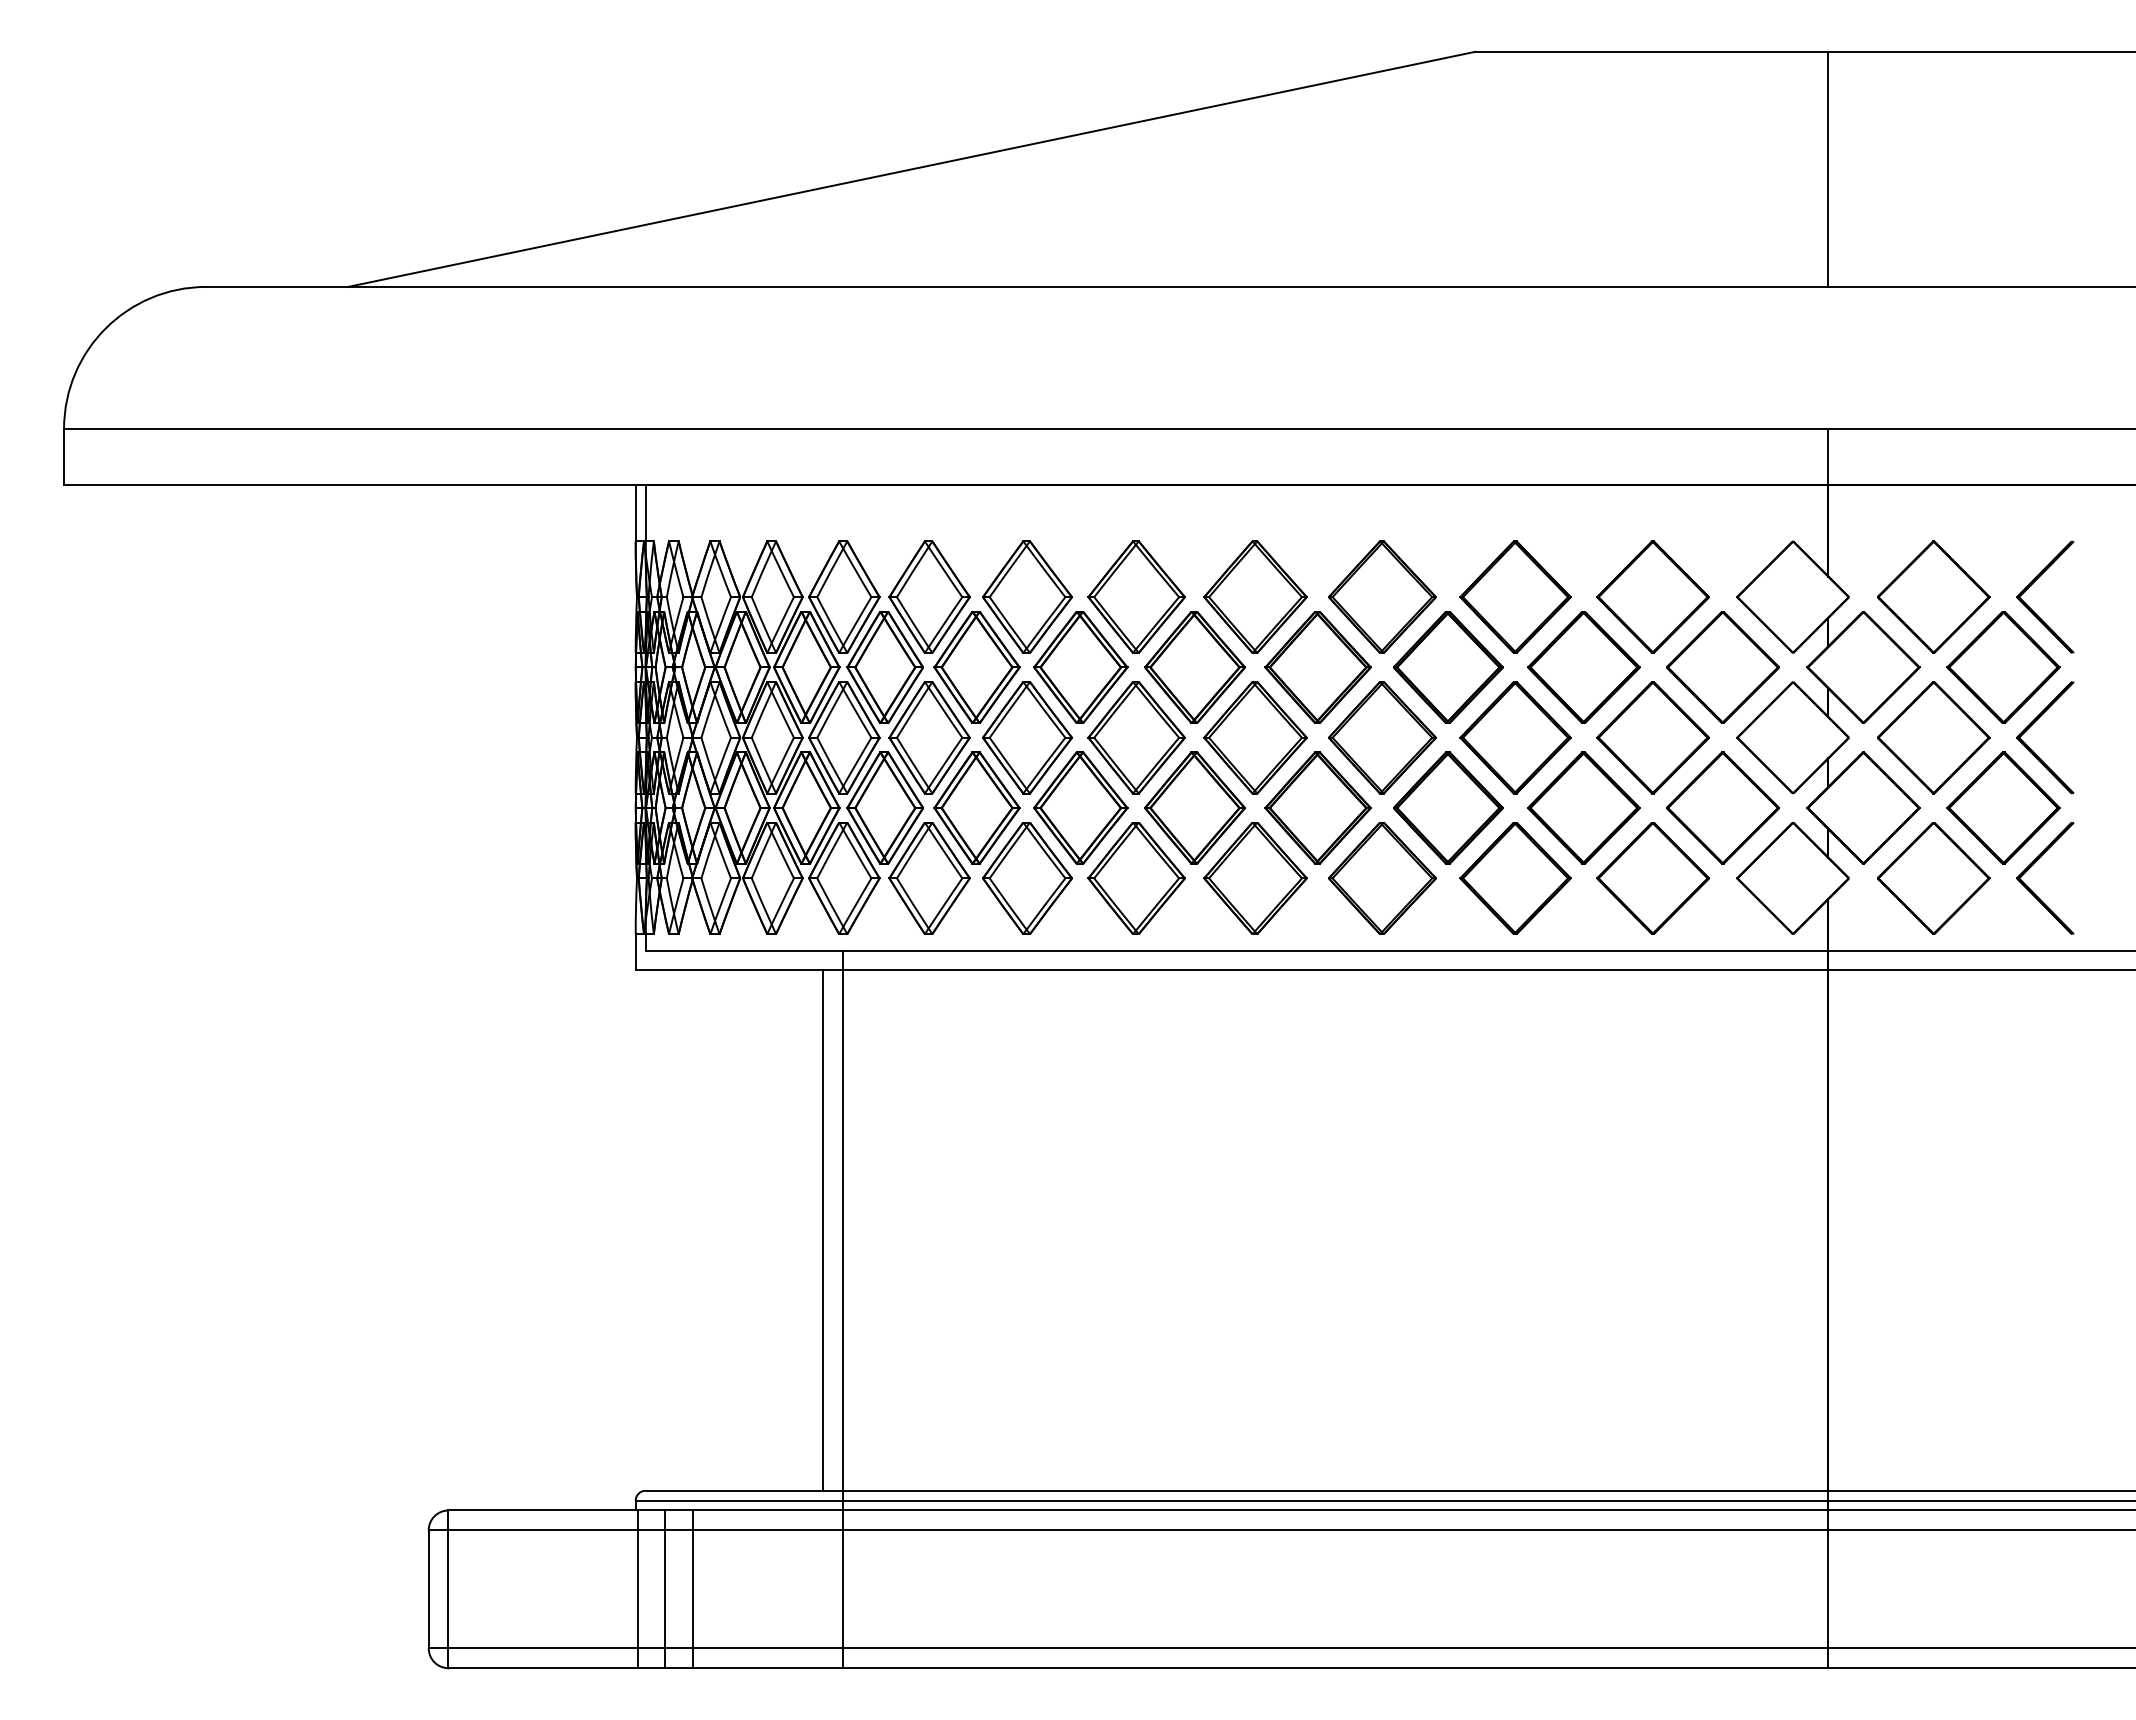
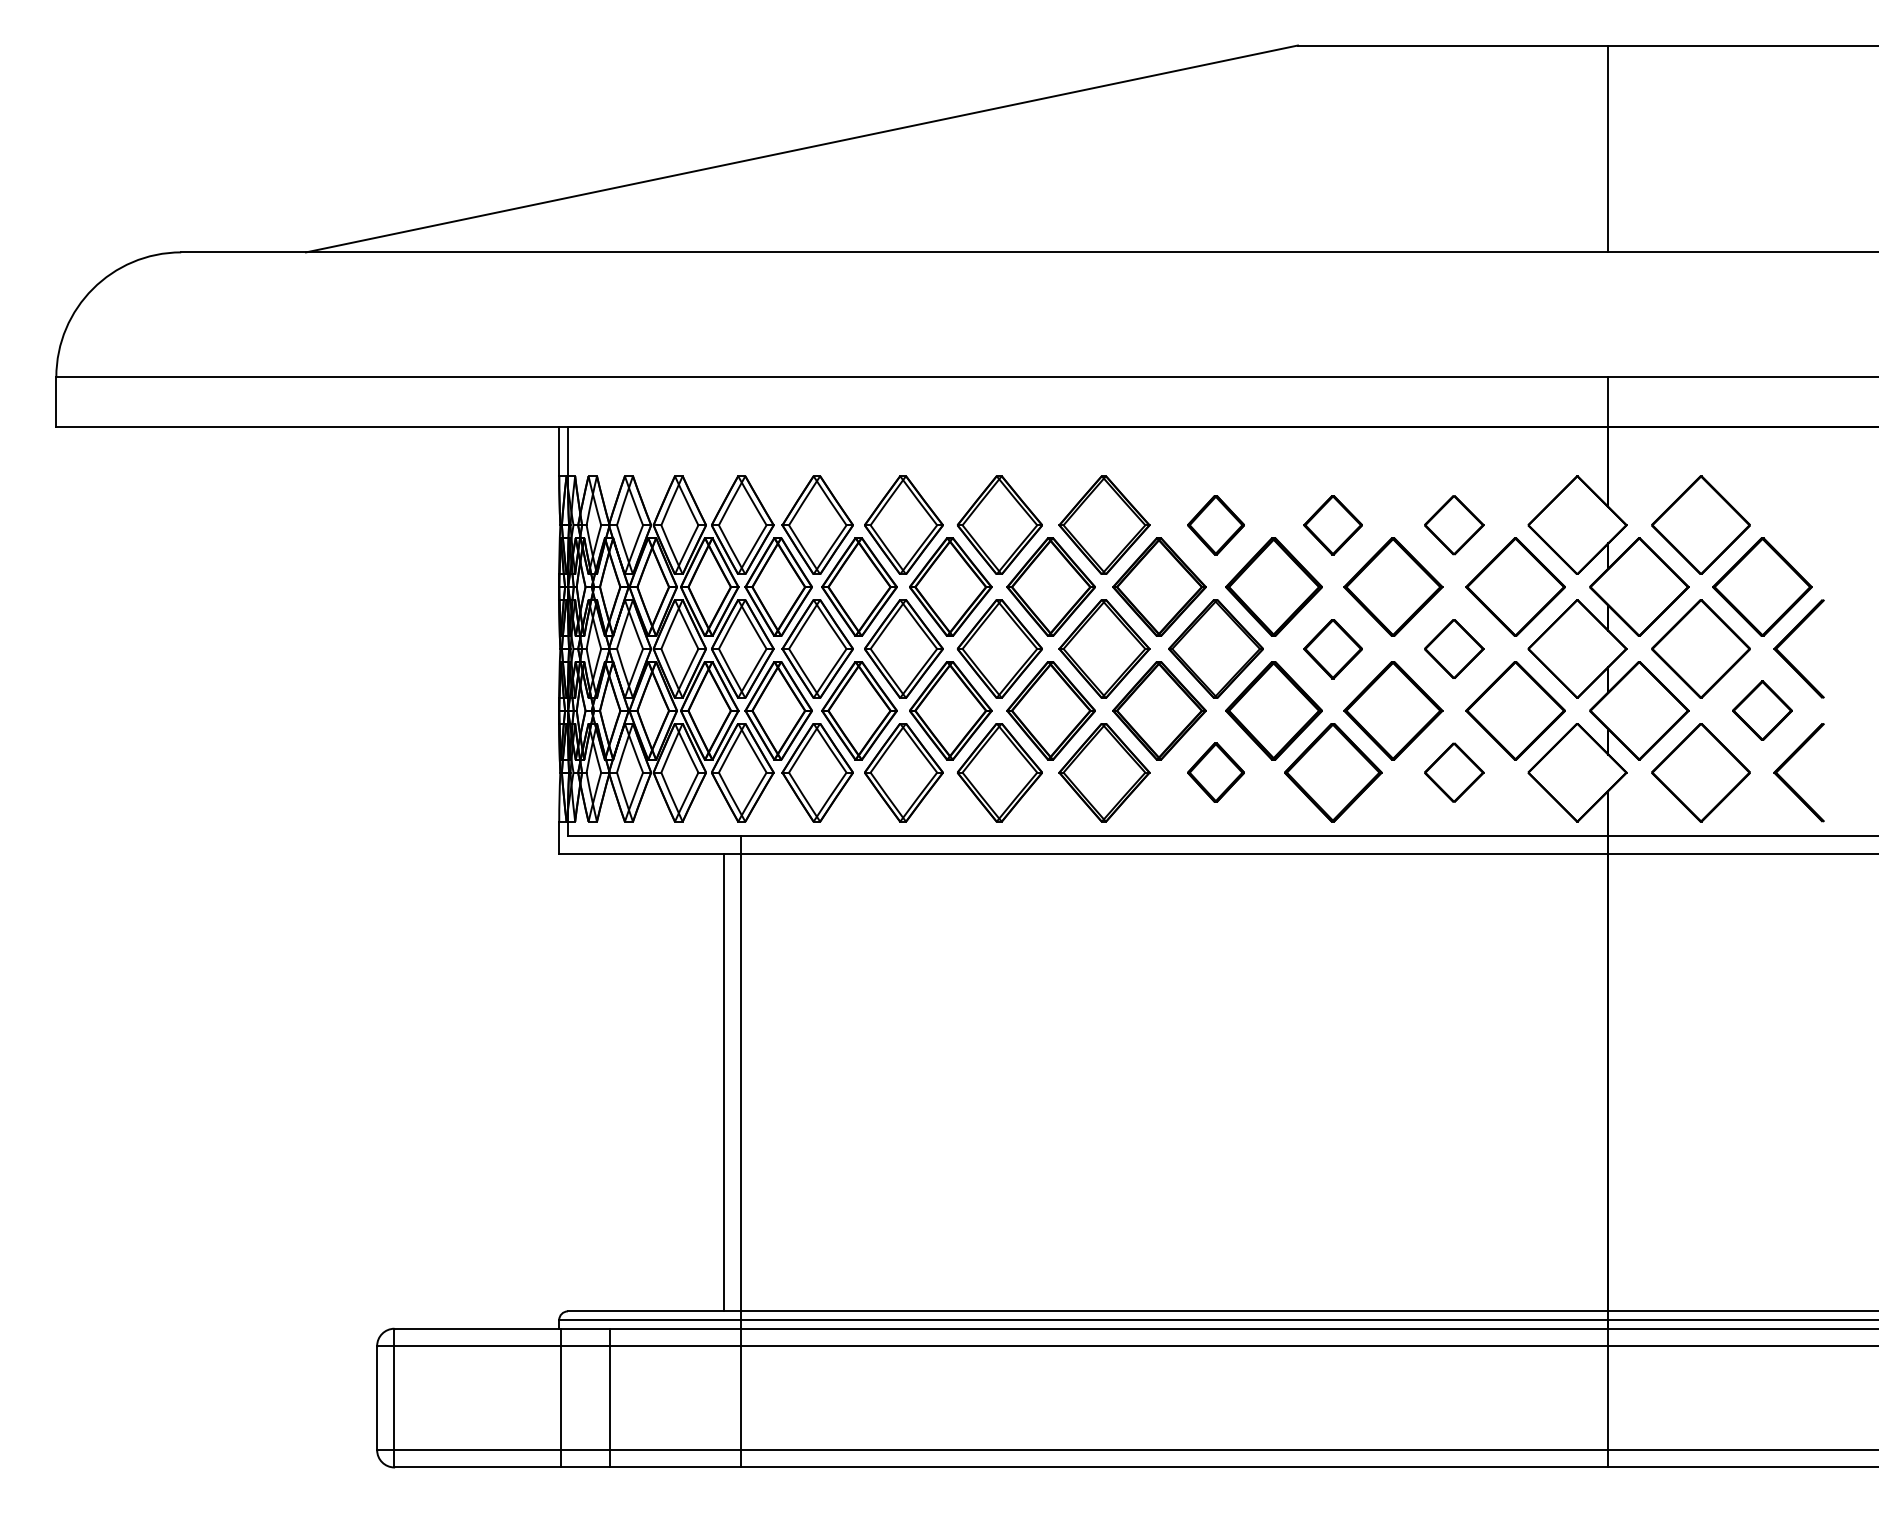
part: (2033, 583) -> (1788, 513), removed
part: (1382, 596) -> (1216, 524), size x0.6
part: (1515, 596) -> (1333, 524), size x0.6
part: (1652, 596) -> (1453, 524), size x0.6
part: (1515, 737) -> (1333, 648), size x0.6
part: (1652, 737) -> (1453, 648), size x0.6
part: (2003, 807) -> (1762, 710), size x0.6
part: (1382, 878) -> (1216, 772), size x0.6
part: (1652, 878) -> (1453, 772), size x0.6
line: (665, 1589) -> (585, 1398), removed

